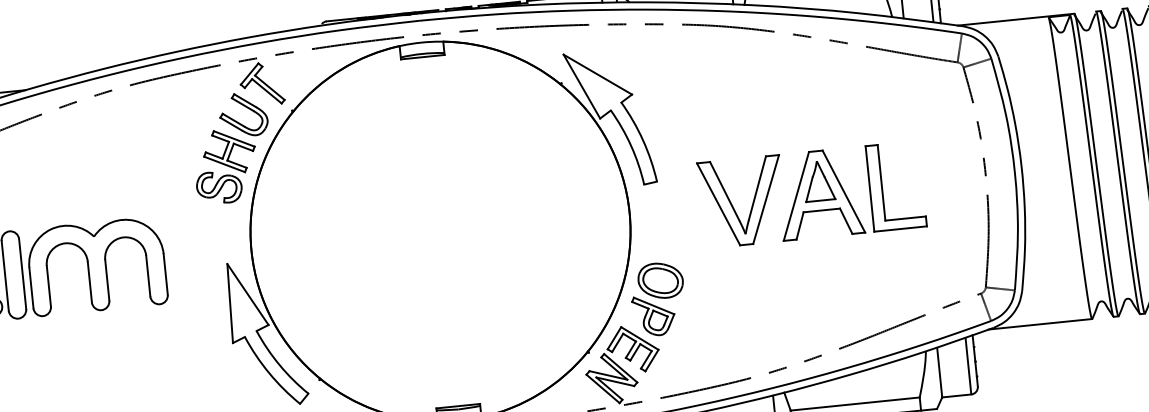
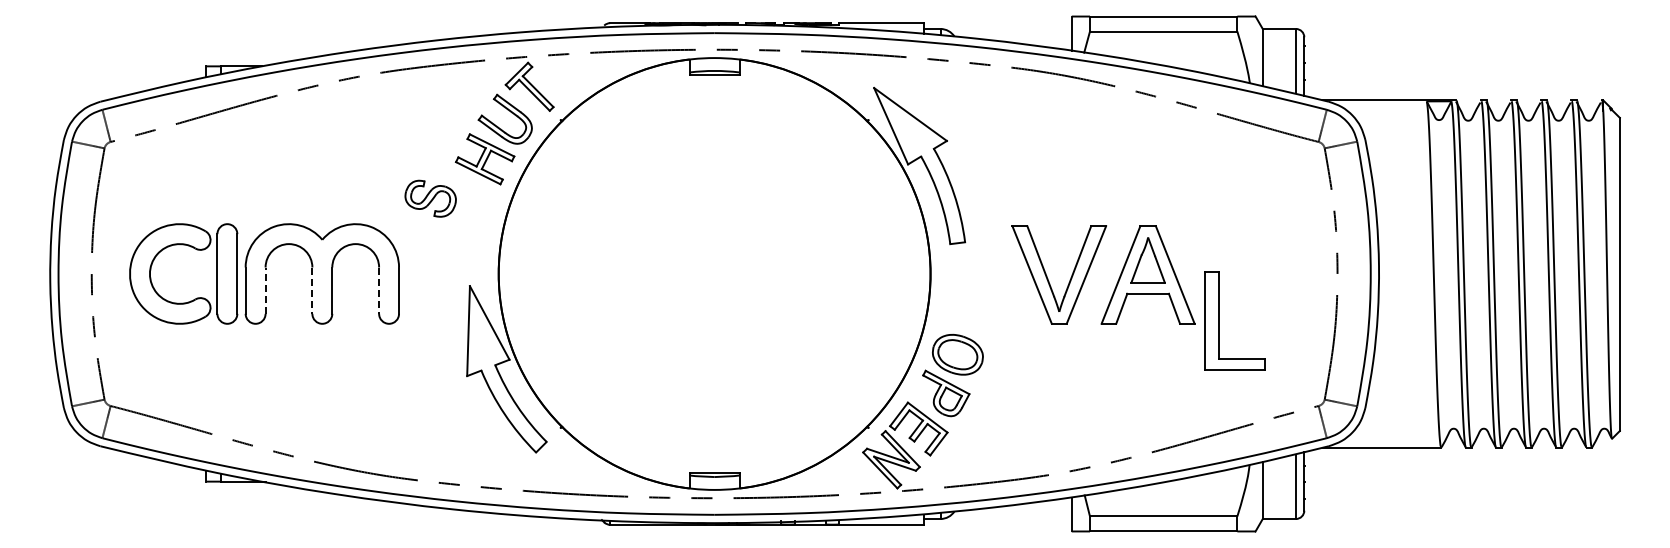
part: (219, 187) -> (430, 198), moved
part: (882, 187) -> (1219, 320), moved
line: (148, 276) -> (379, 291), solid -> dashed
line: (90, 282) -> (312, 291), solid -> dashed
line: (48, 286) -> (265, 290), solid -> dashed

